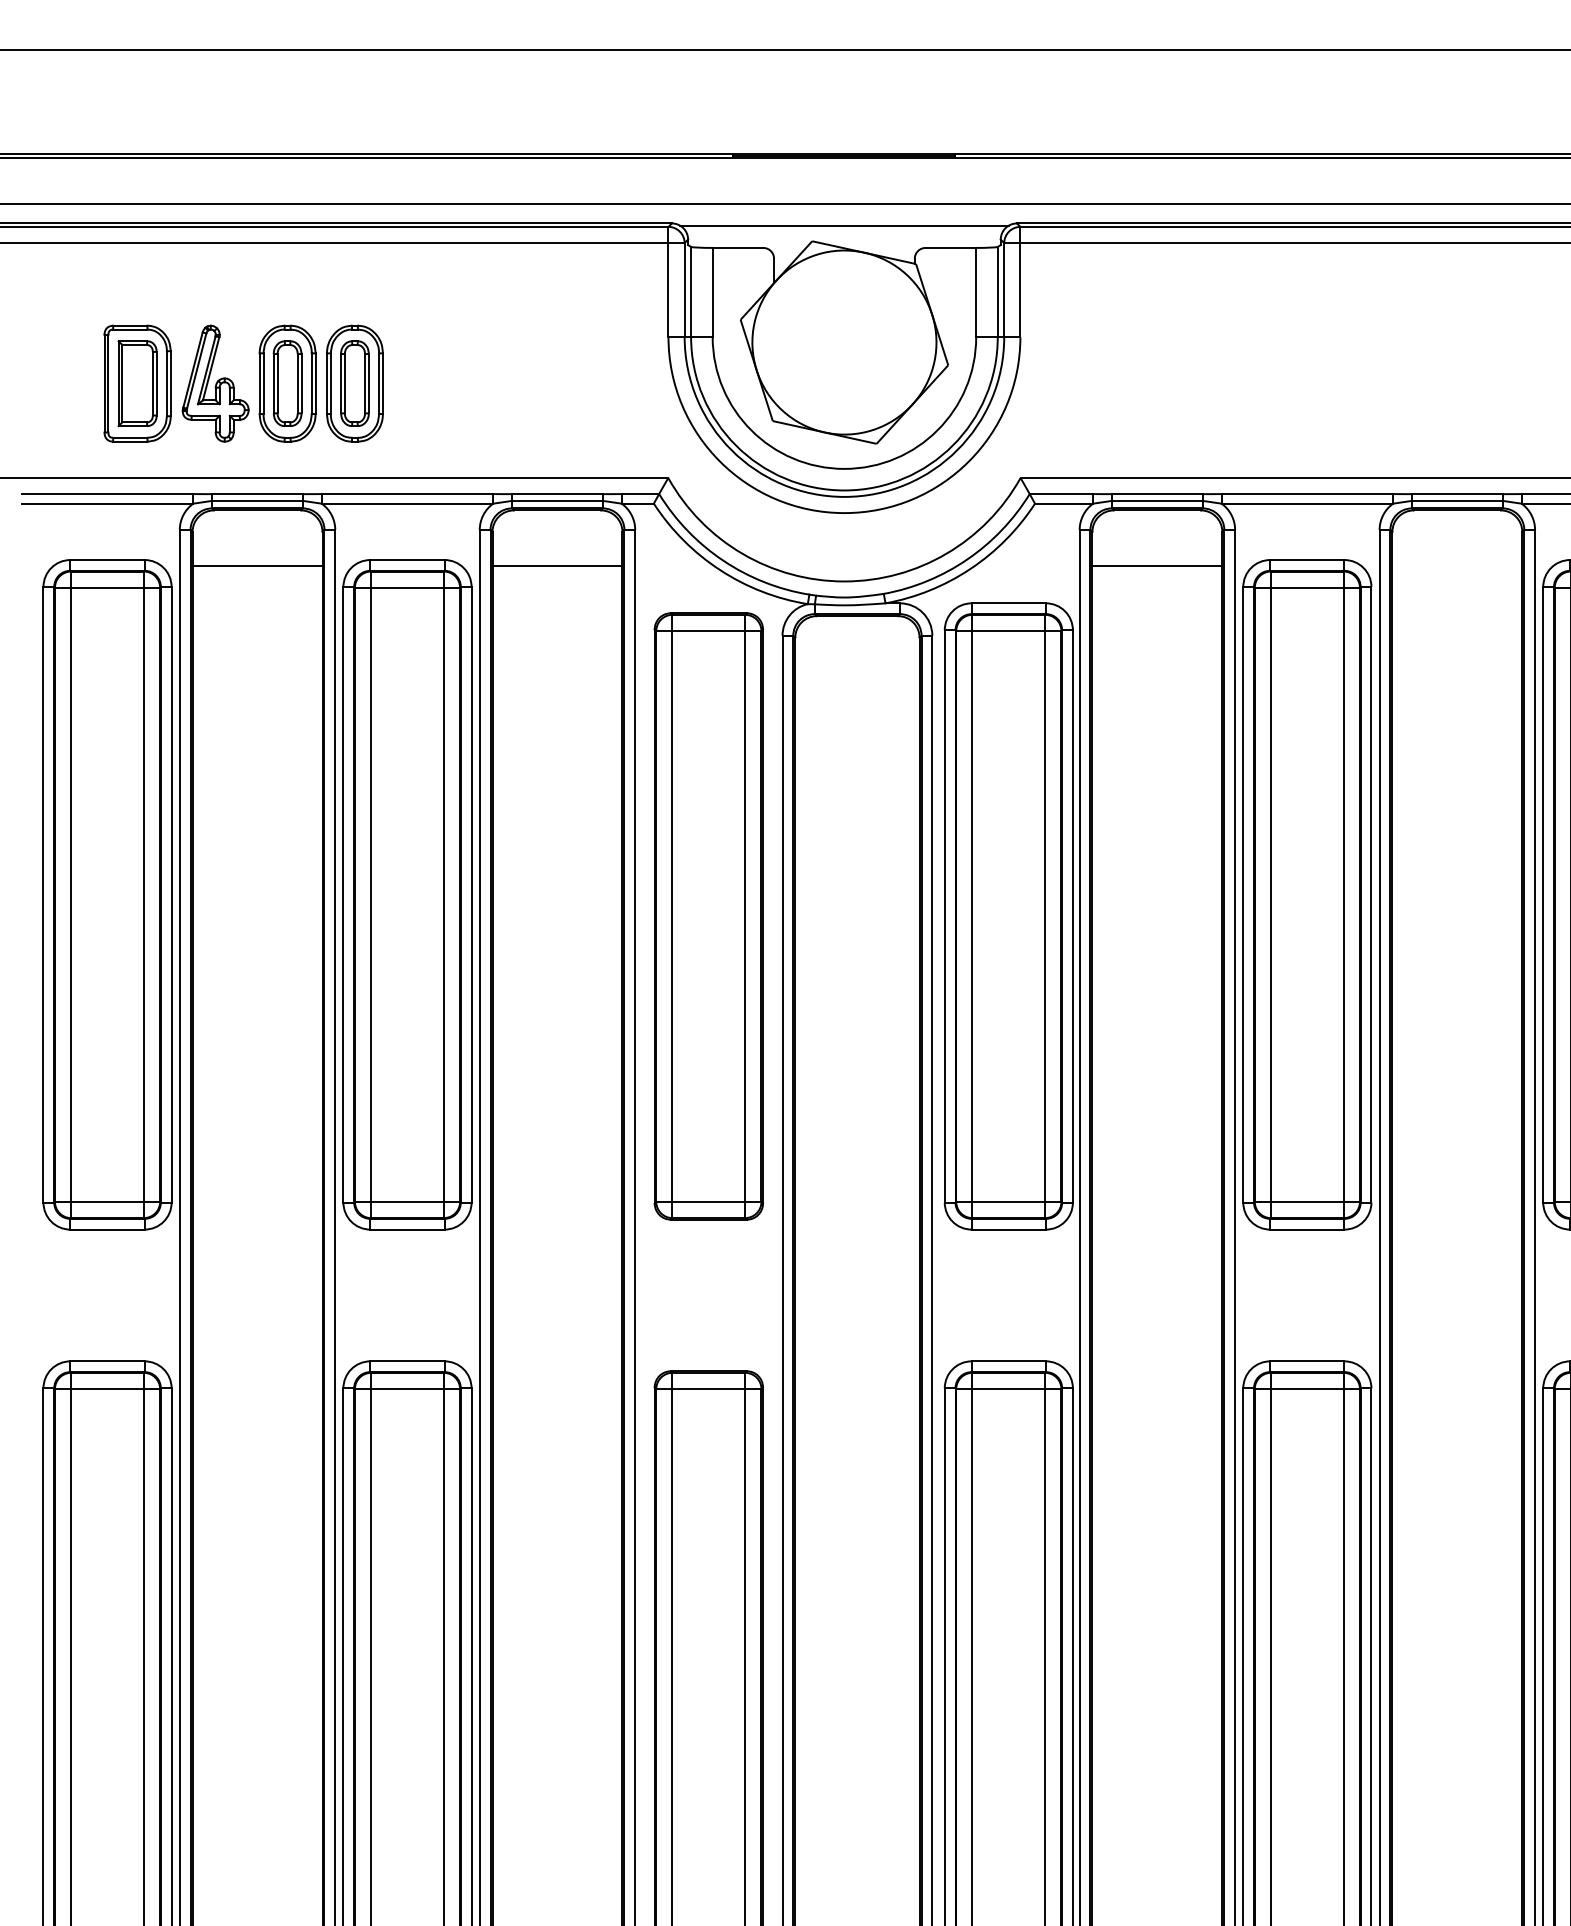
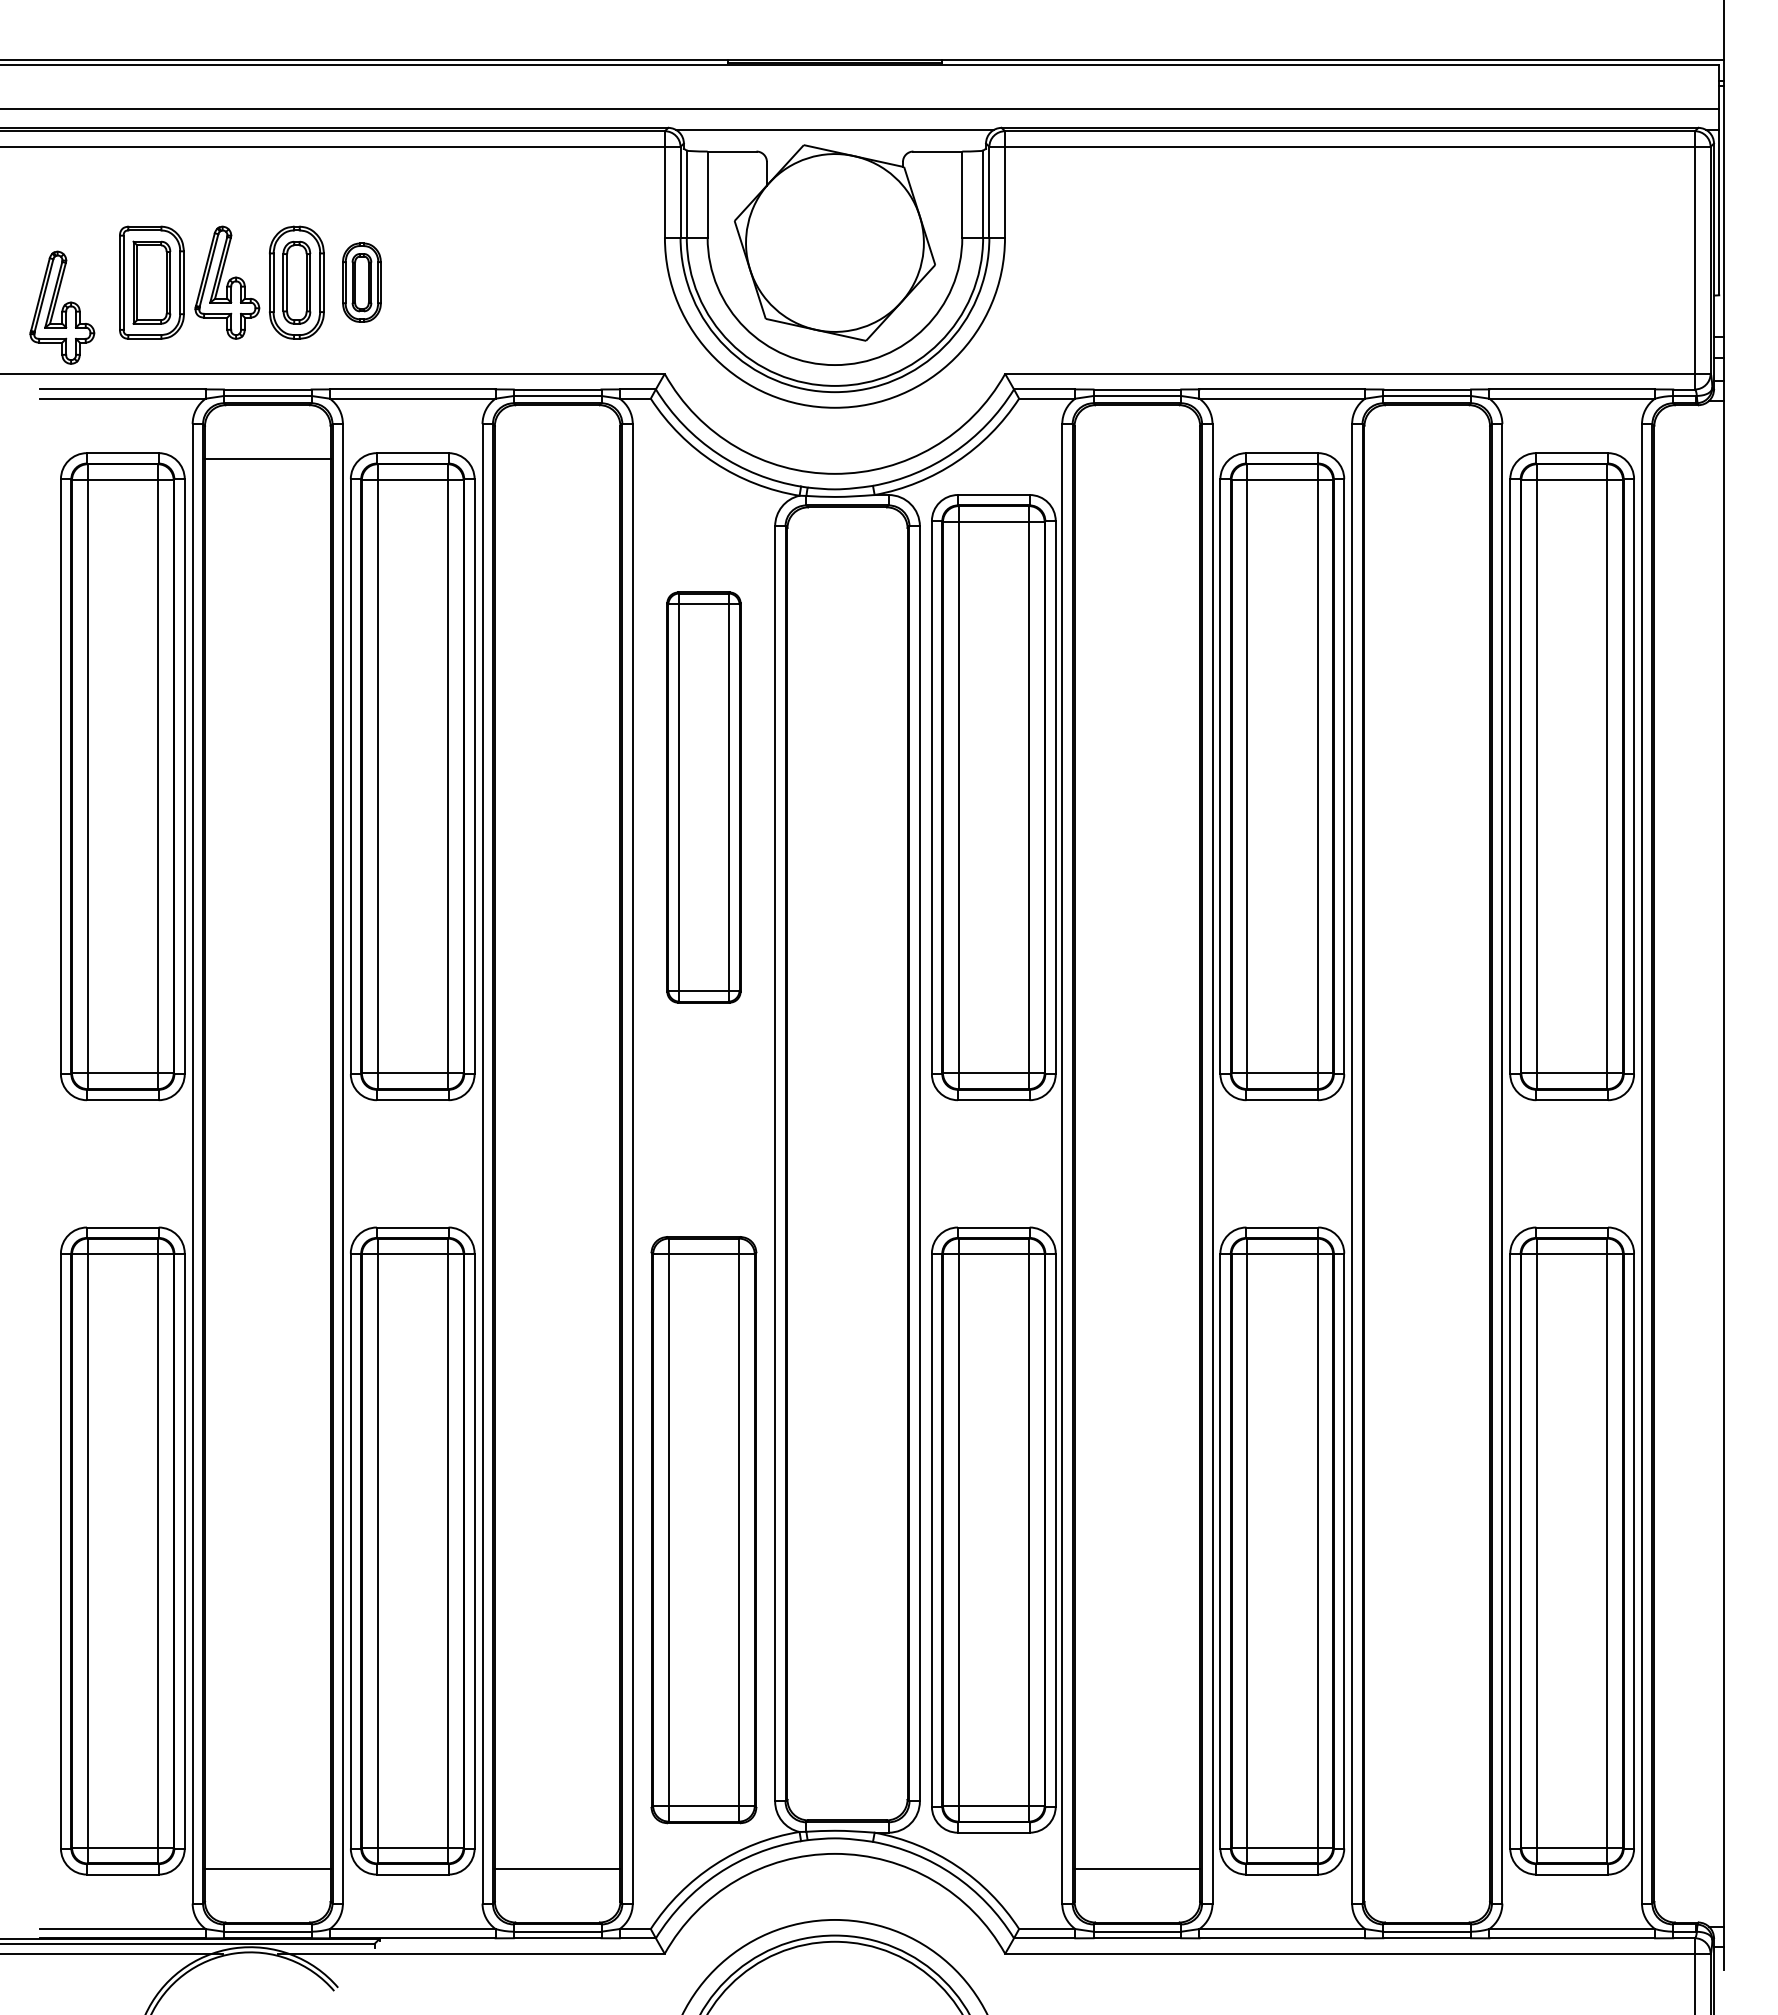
part: (354, 383) -> (361, 282), size x0.7
part: (45, 409) -> (62, 307), added
line: (557, 566) -> (557, 459), removed
line: (1157, 566) -> (1137, 459), removed
part: (708, 916) -> (703, 797), size x0.7

